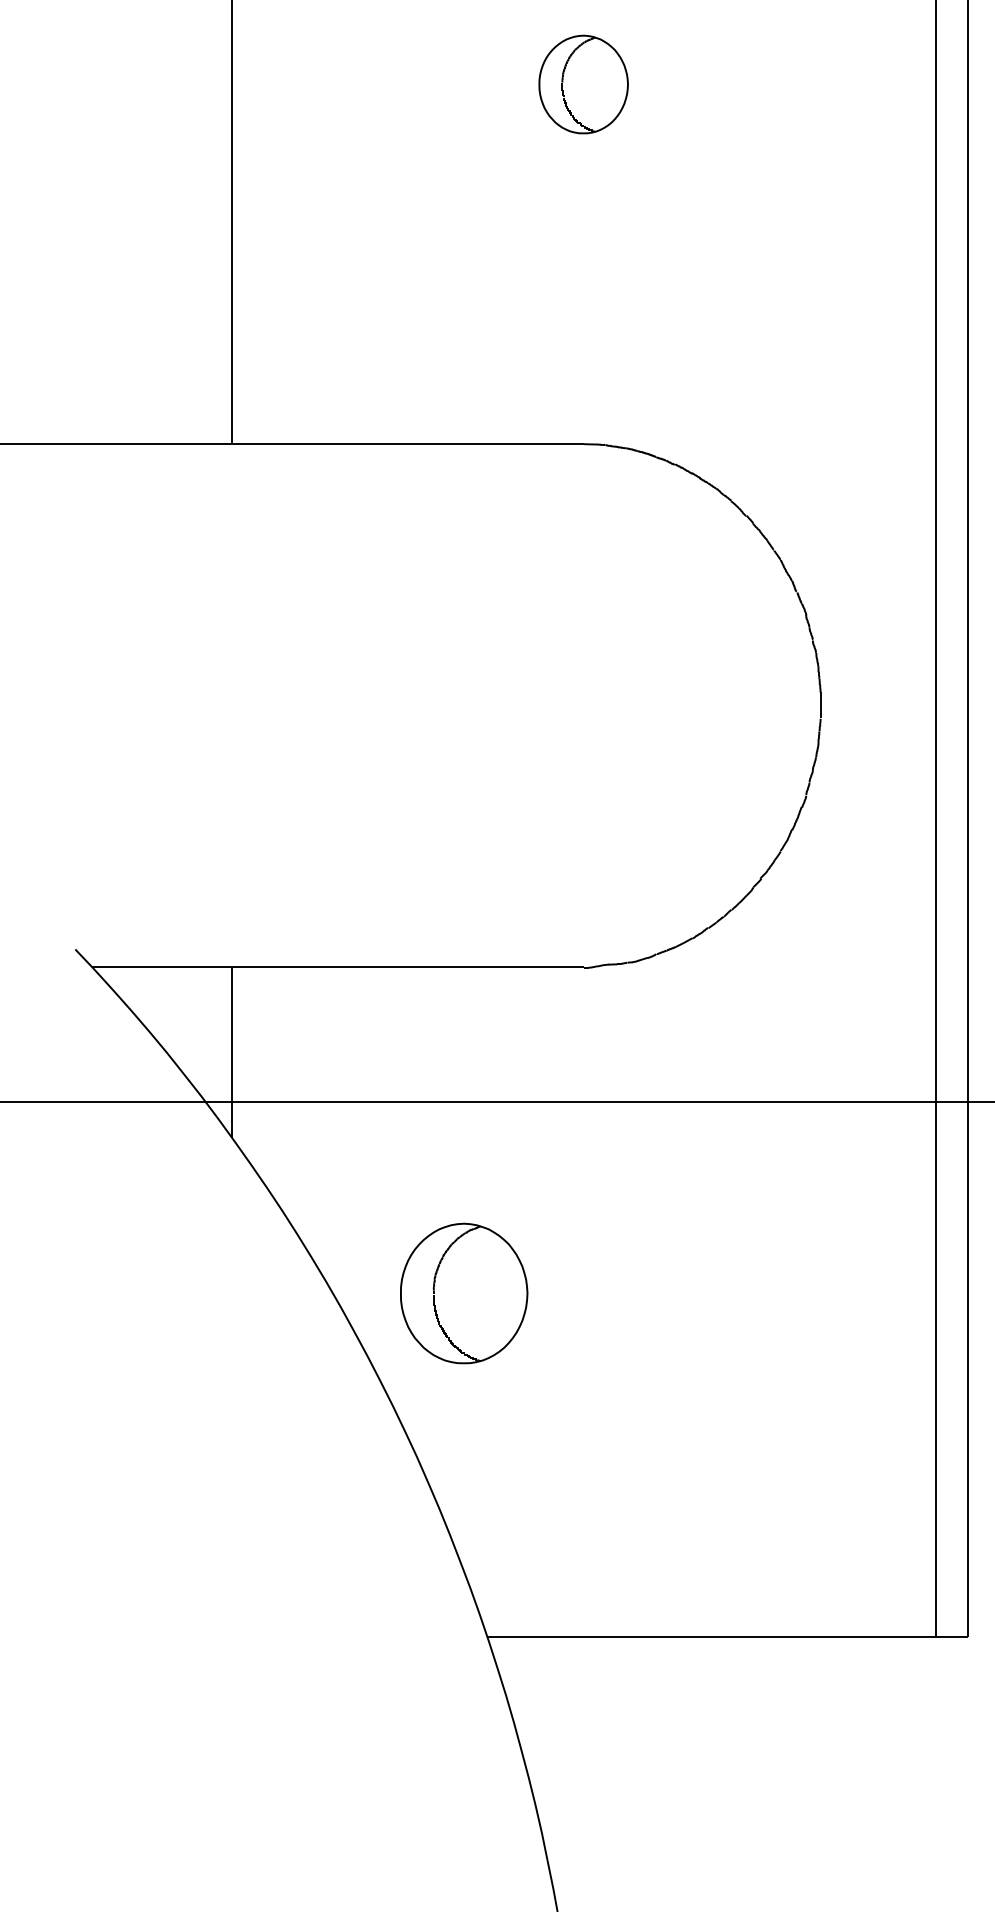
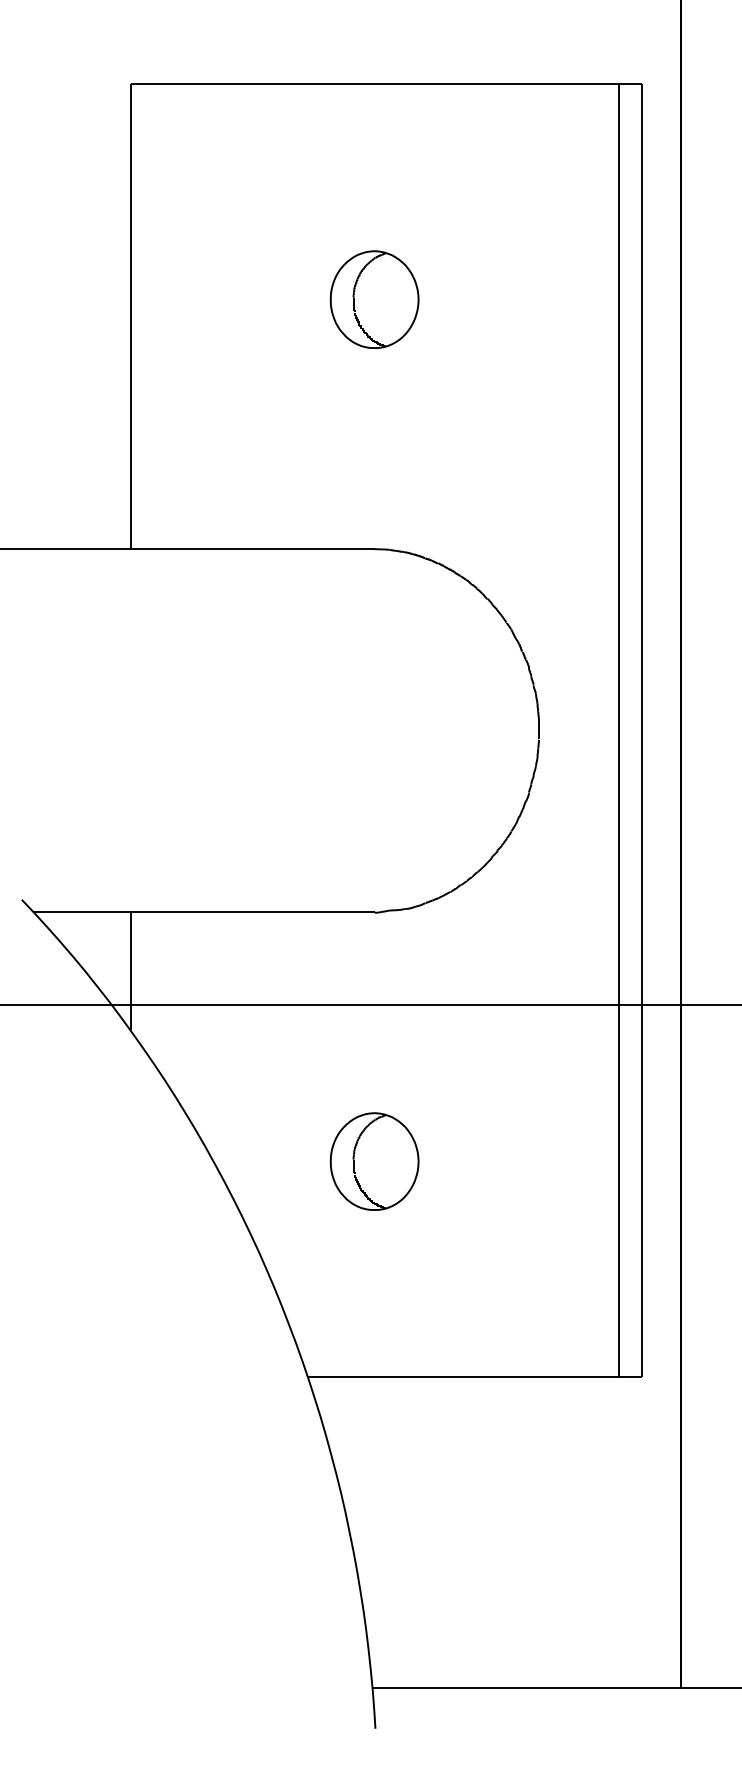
part: (583, 84) -> (374, 299), size x1.43
part: (463, 1293) -> (374, 1161), moved

